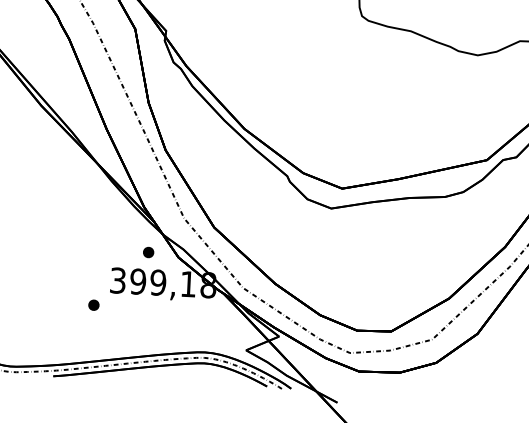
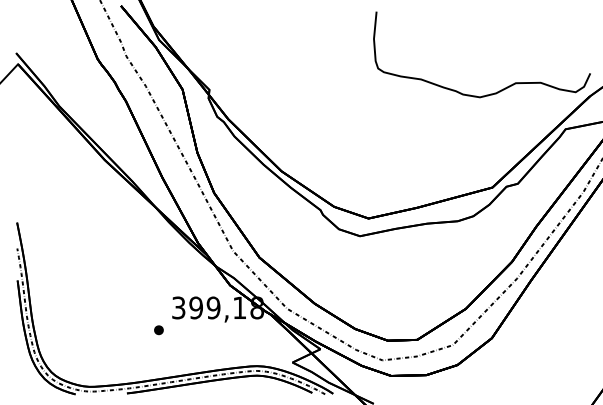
part: (148, 252) -> (203, 282), removed

